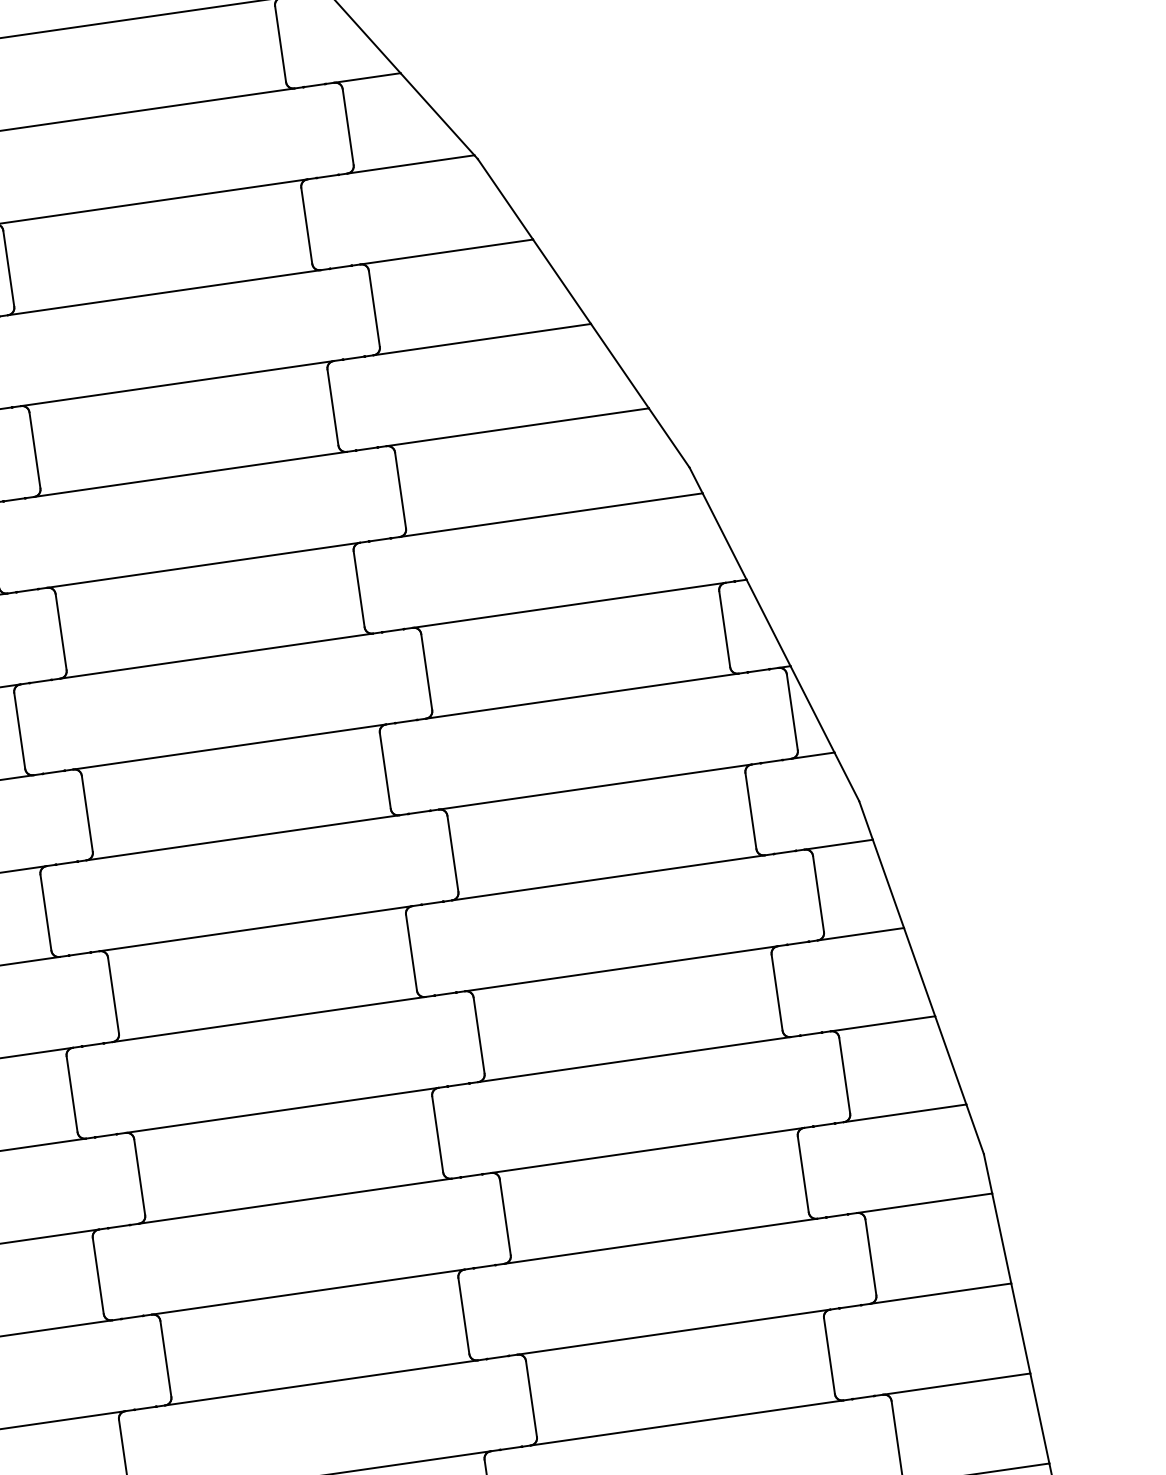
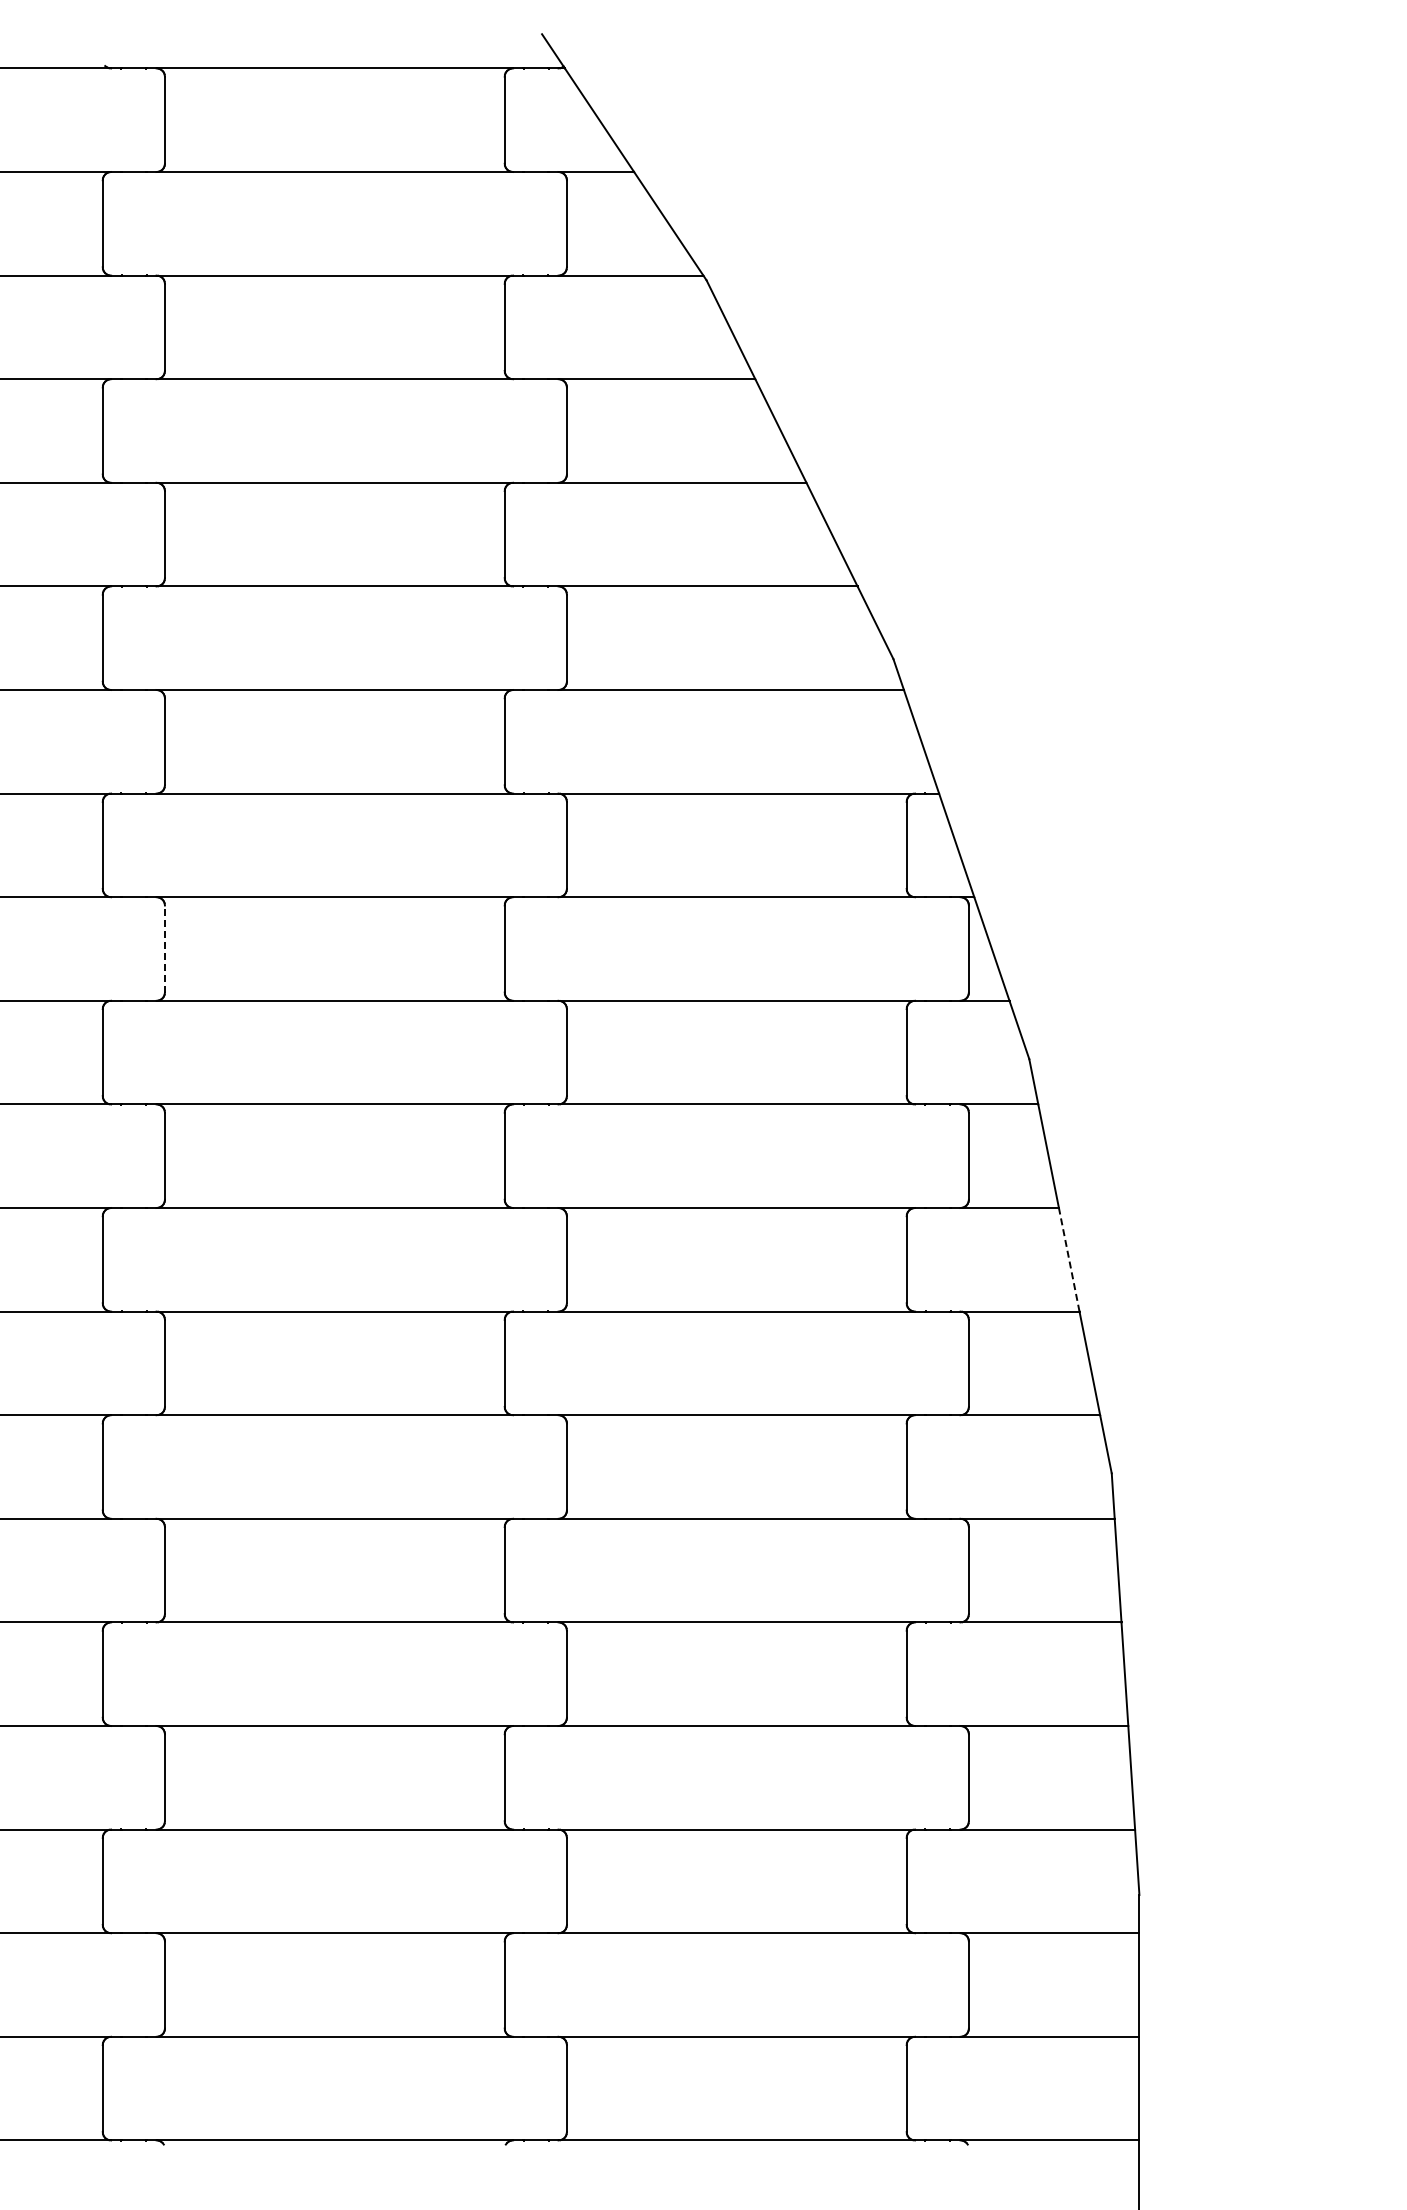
line: (87, 814) -> (164, 949), solid -> dashed
line: (919, 971) -> (1069, 1259), solid -> dashed

